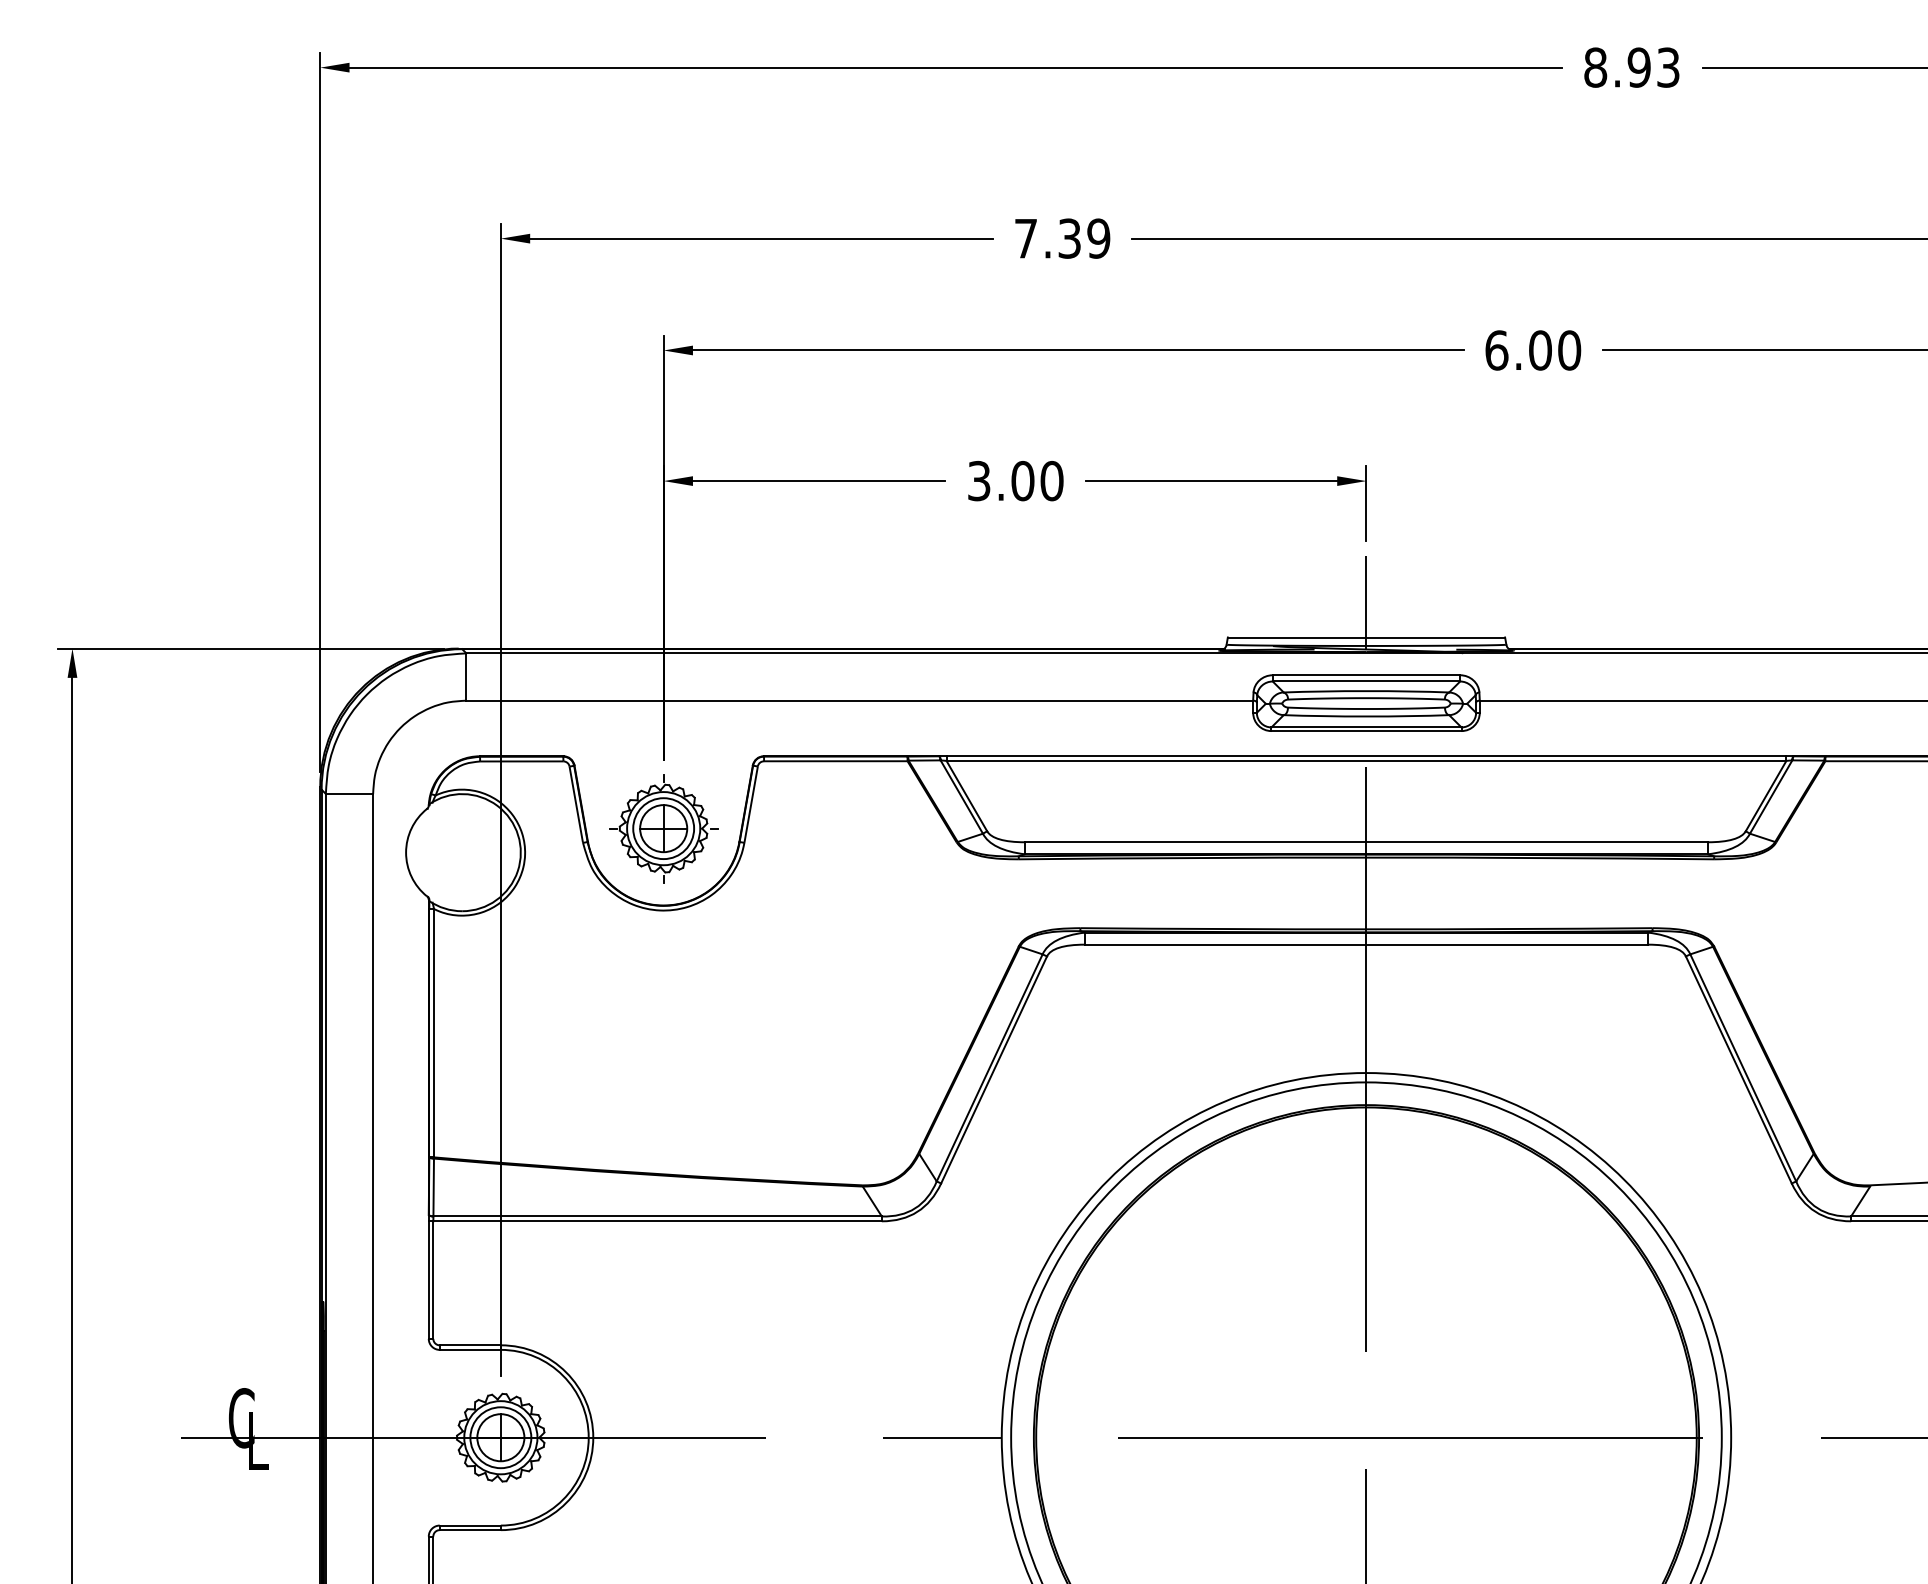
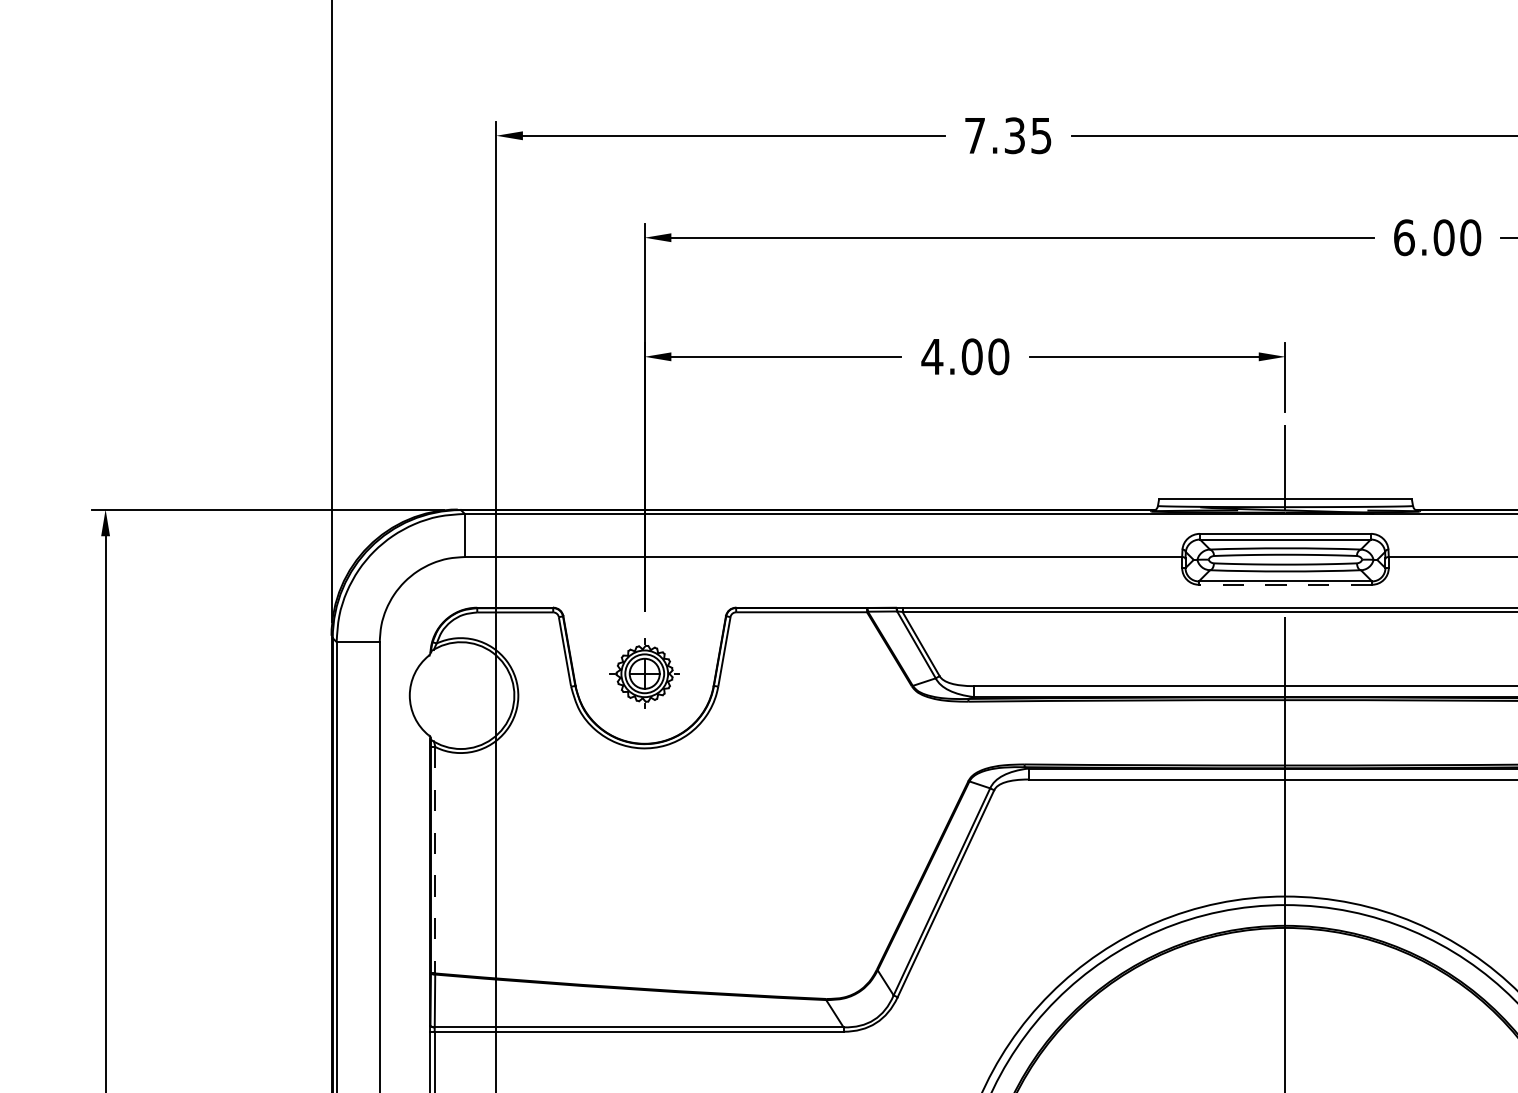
text: (1098, 238) -> (1041, 135), 7.39 -> 7.35
text: (979, 480) -> (932, 356), 3.00 -> 4.00
line: (1365, 731) -> (1284, 585), solid -> dashed
part: (663, 828) -> (644, 673), size x0.7
line: (434, 1033) -> (435, 860), solid -> dashed

